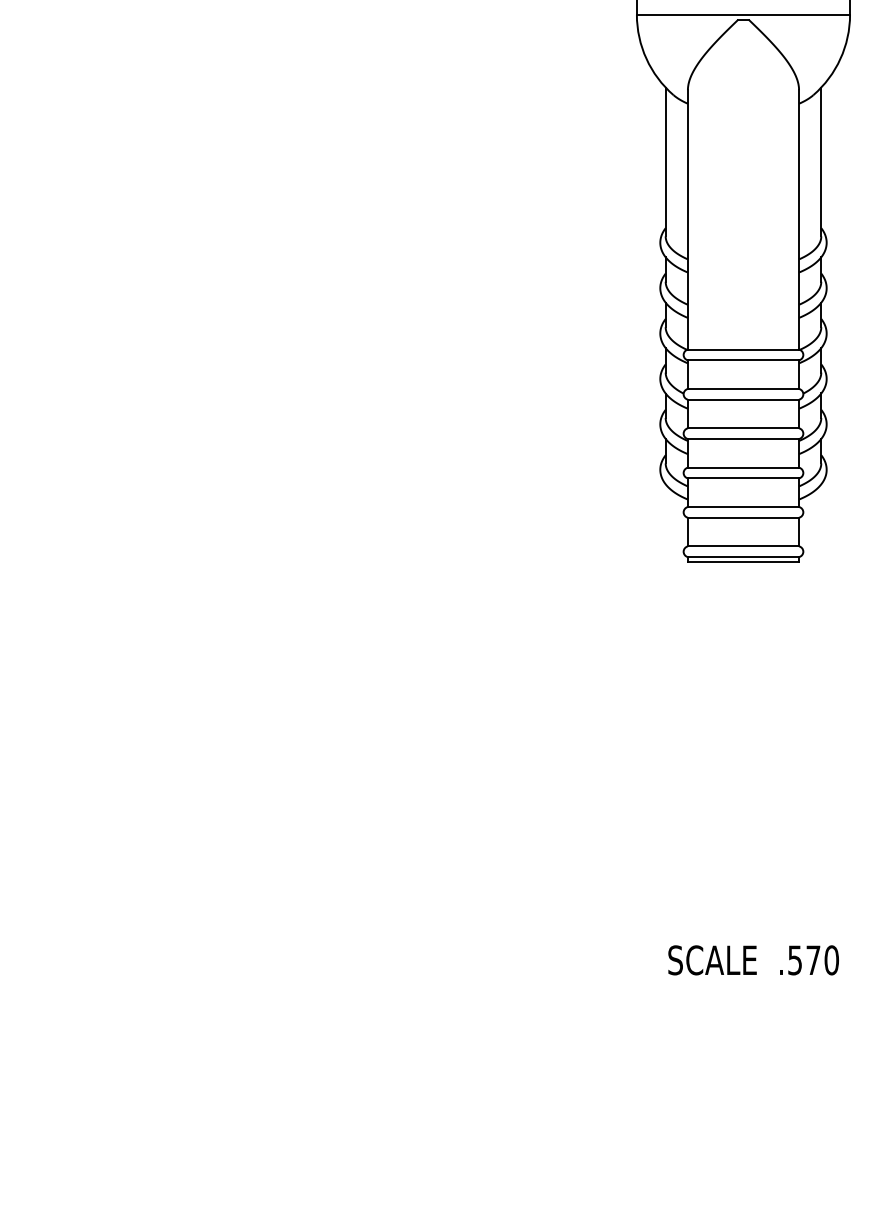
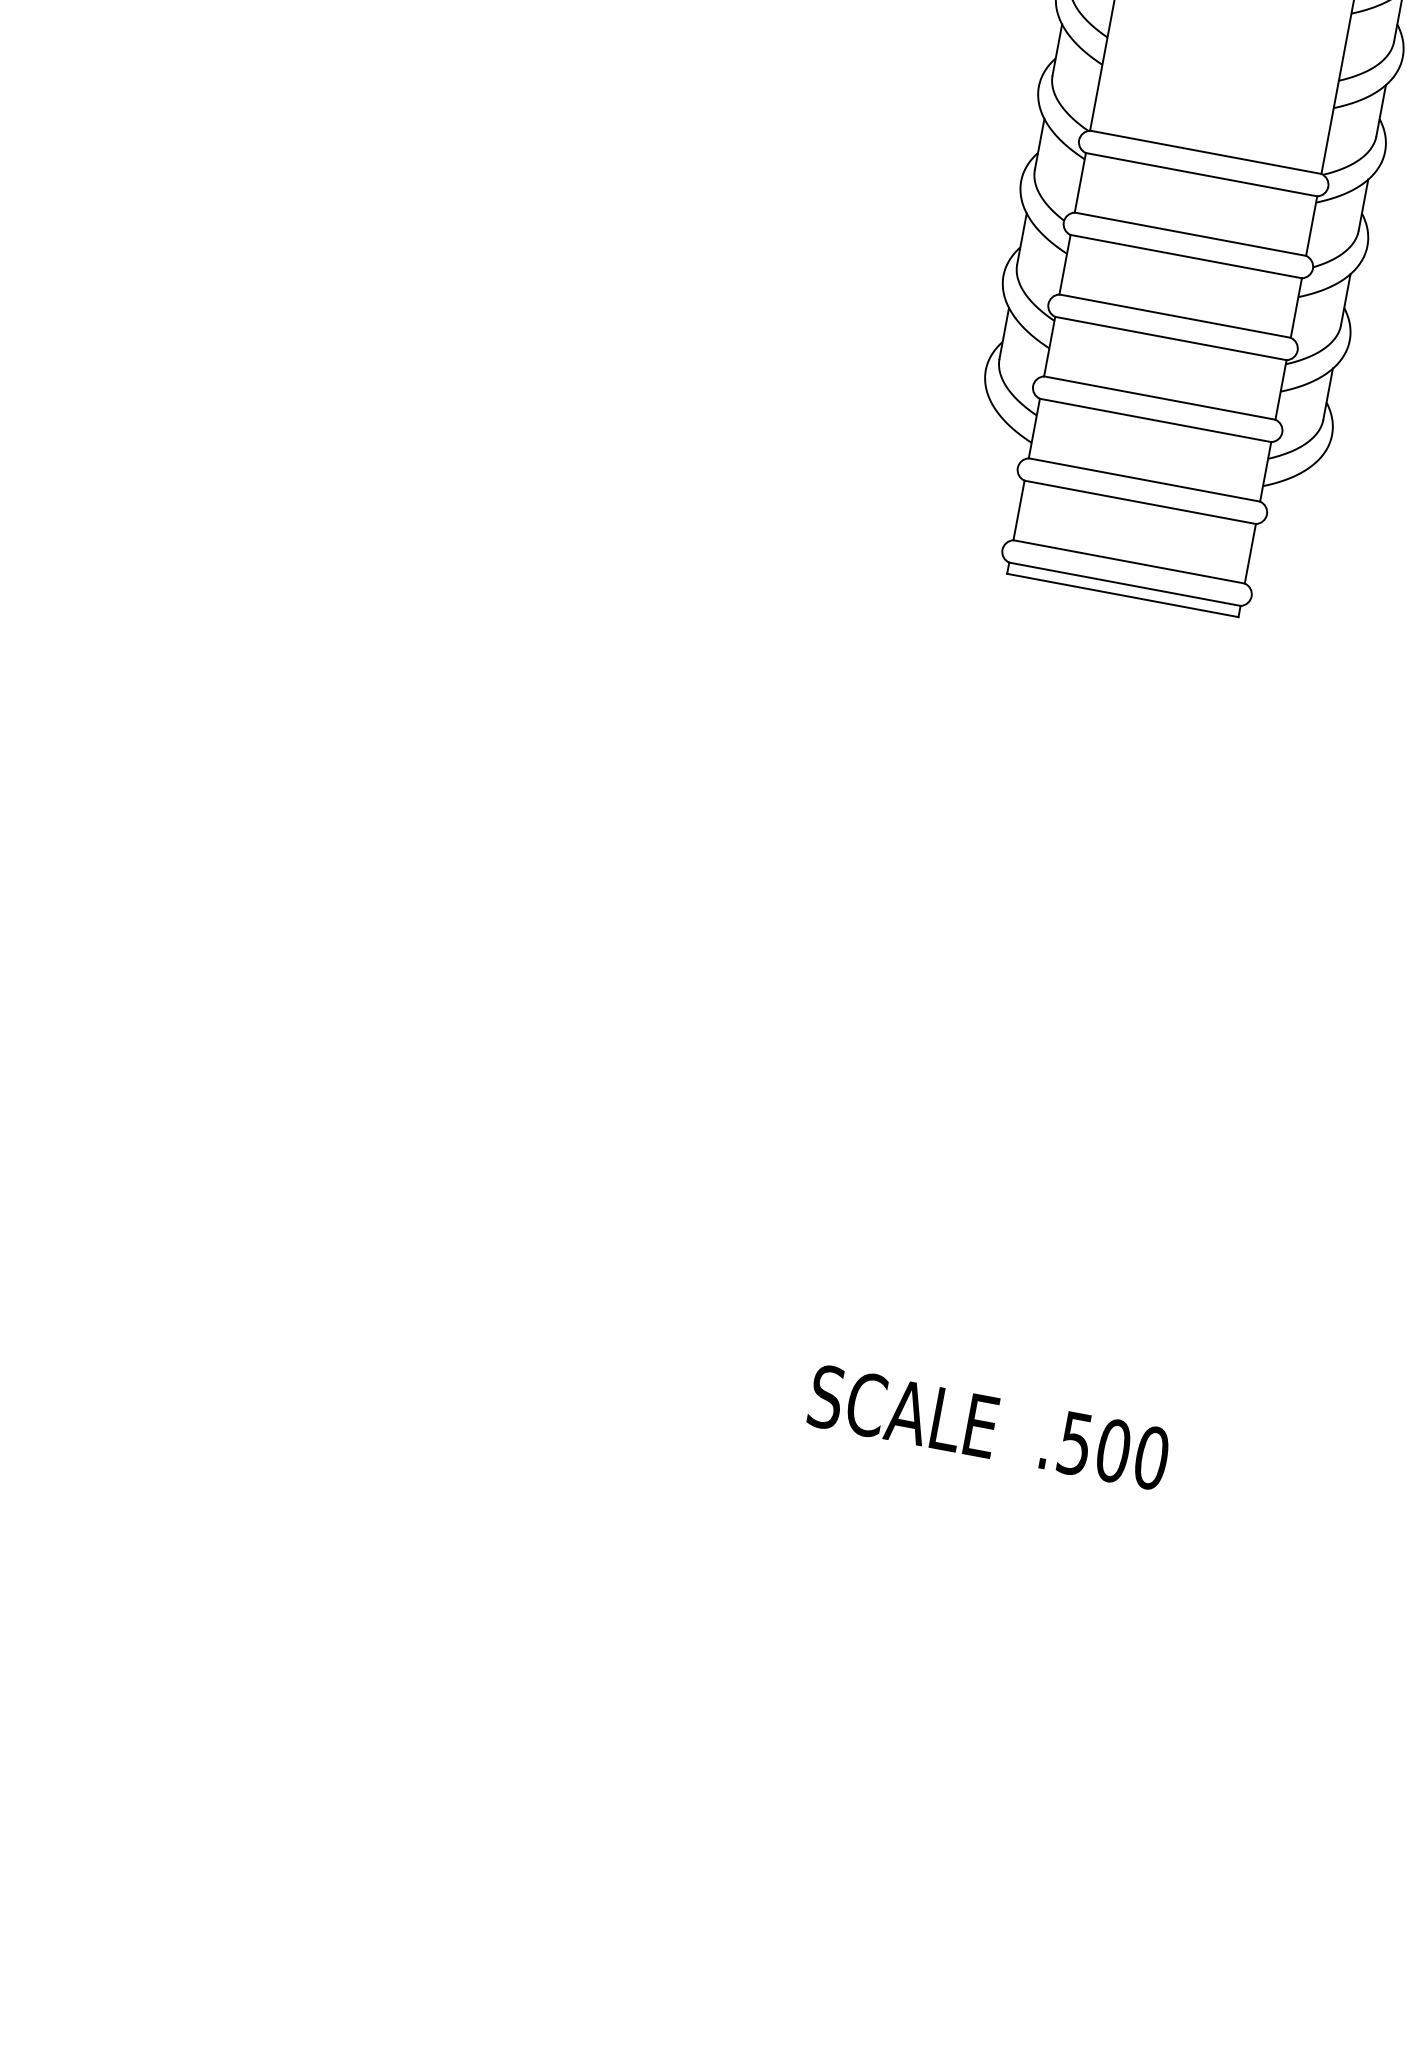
text: (813, 960) -> (1113, 1451), .570 -> .500

